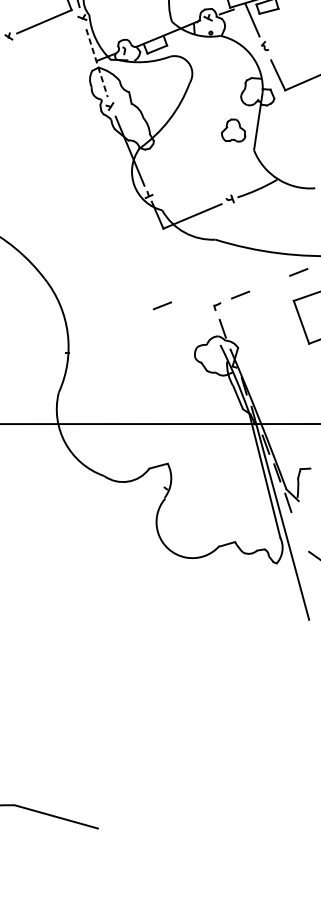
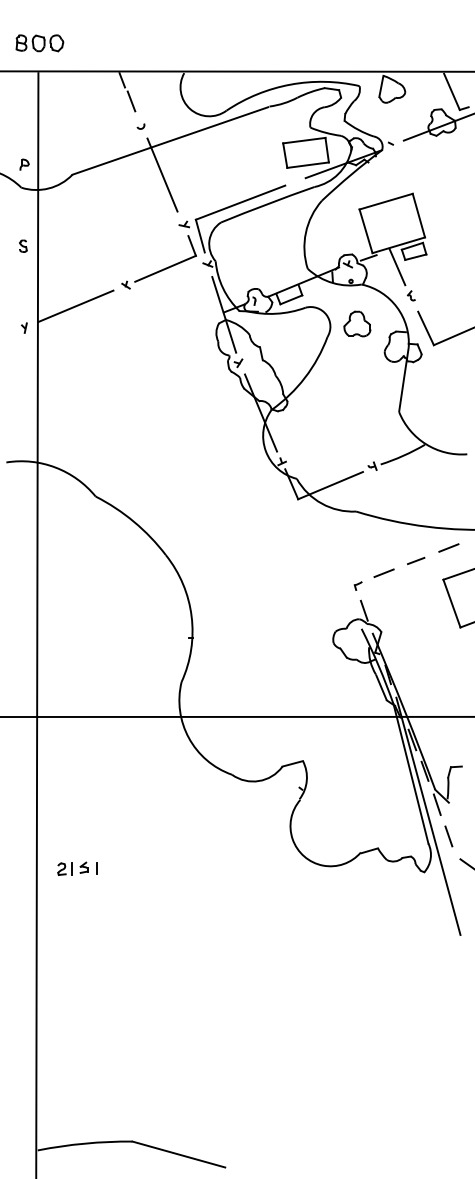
line: (97, 62) -> (224, 314), dashed -> solid
part: (233, 130) -> (357, 323), moved
line: (269, 283) -> (416, 560), added
line: (161, 305) -> (296, 584), removed
line: (298, 531) -> (448, 836), added

